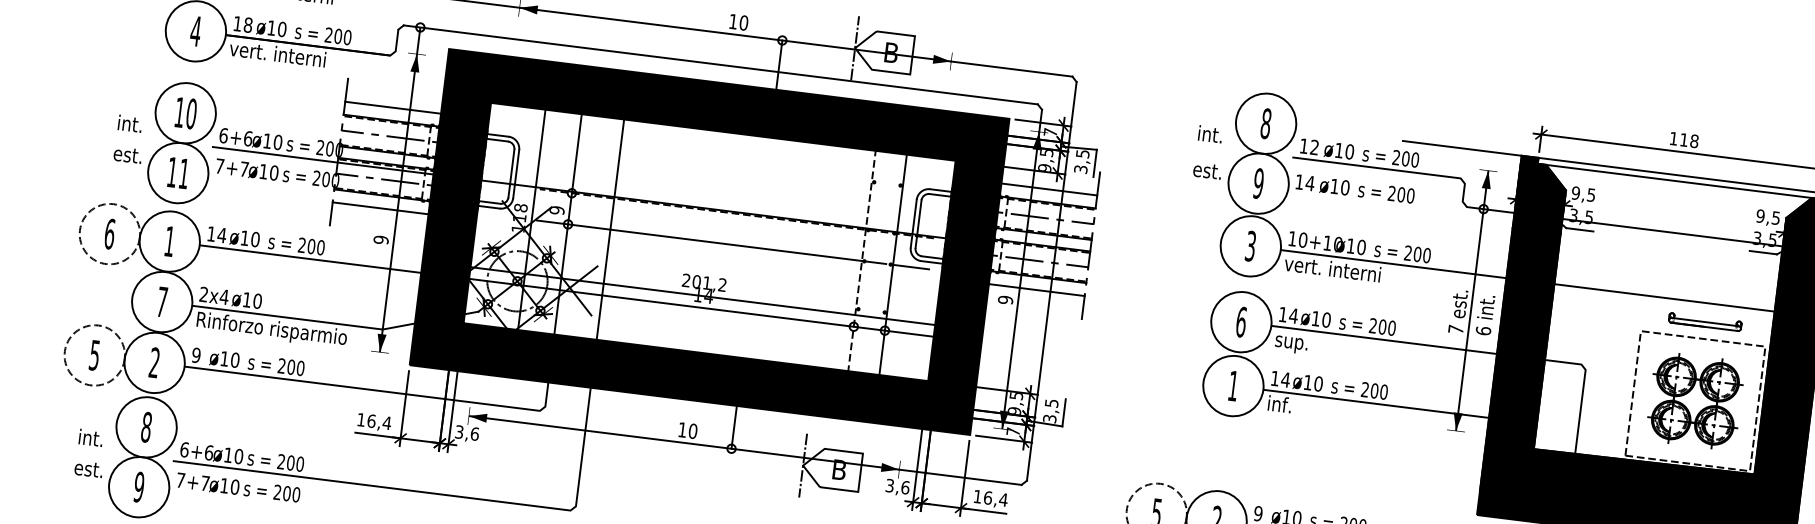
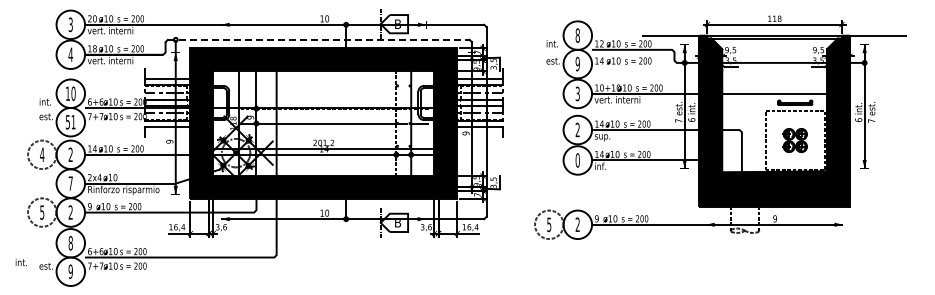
line: (720, 64) -> (318, 39), solid -> dashed
text: (171, 172) -> (67, 122), 11 -> 51
text: (110, 233) -> (42, 154), 6 -> 4
text: (169, 240) -> (70, 154), 1 -> 2
text: (1240, 320) -> (577, 129), 6 -> 2
text: (1232, 386) -> (577, 160), 1 -> 0
part: (1696, 401) -> (795, 140), size x0.6
text: (89, 437) -> (20, 262), moved

